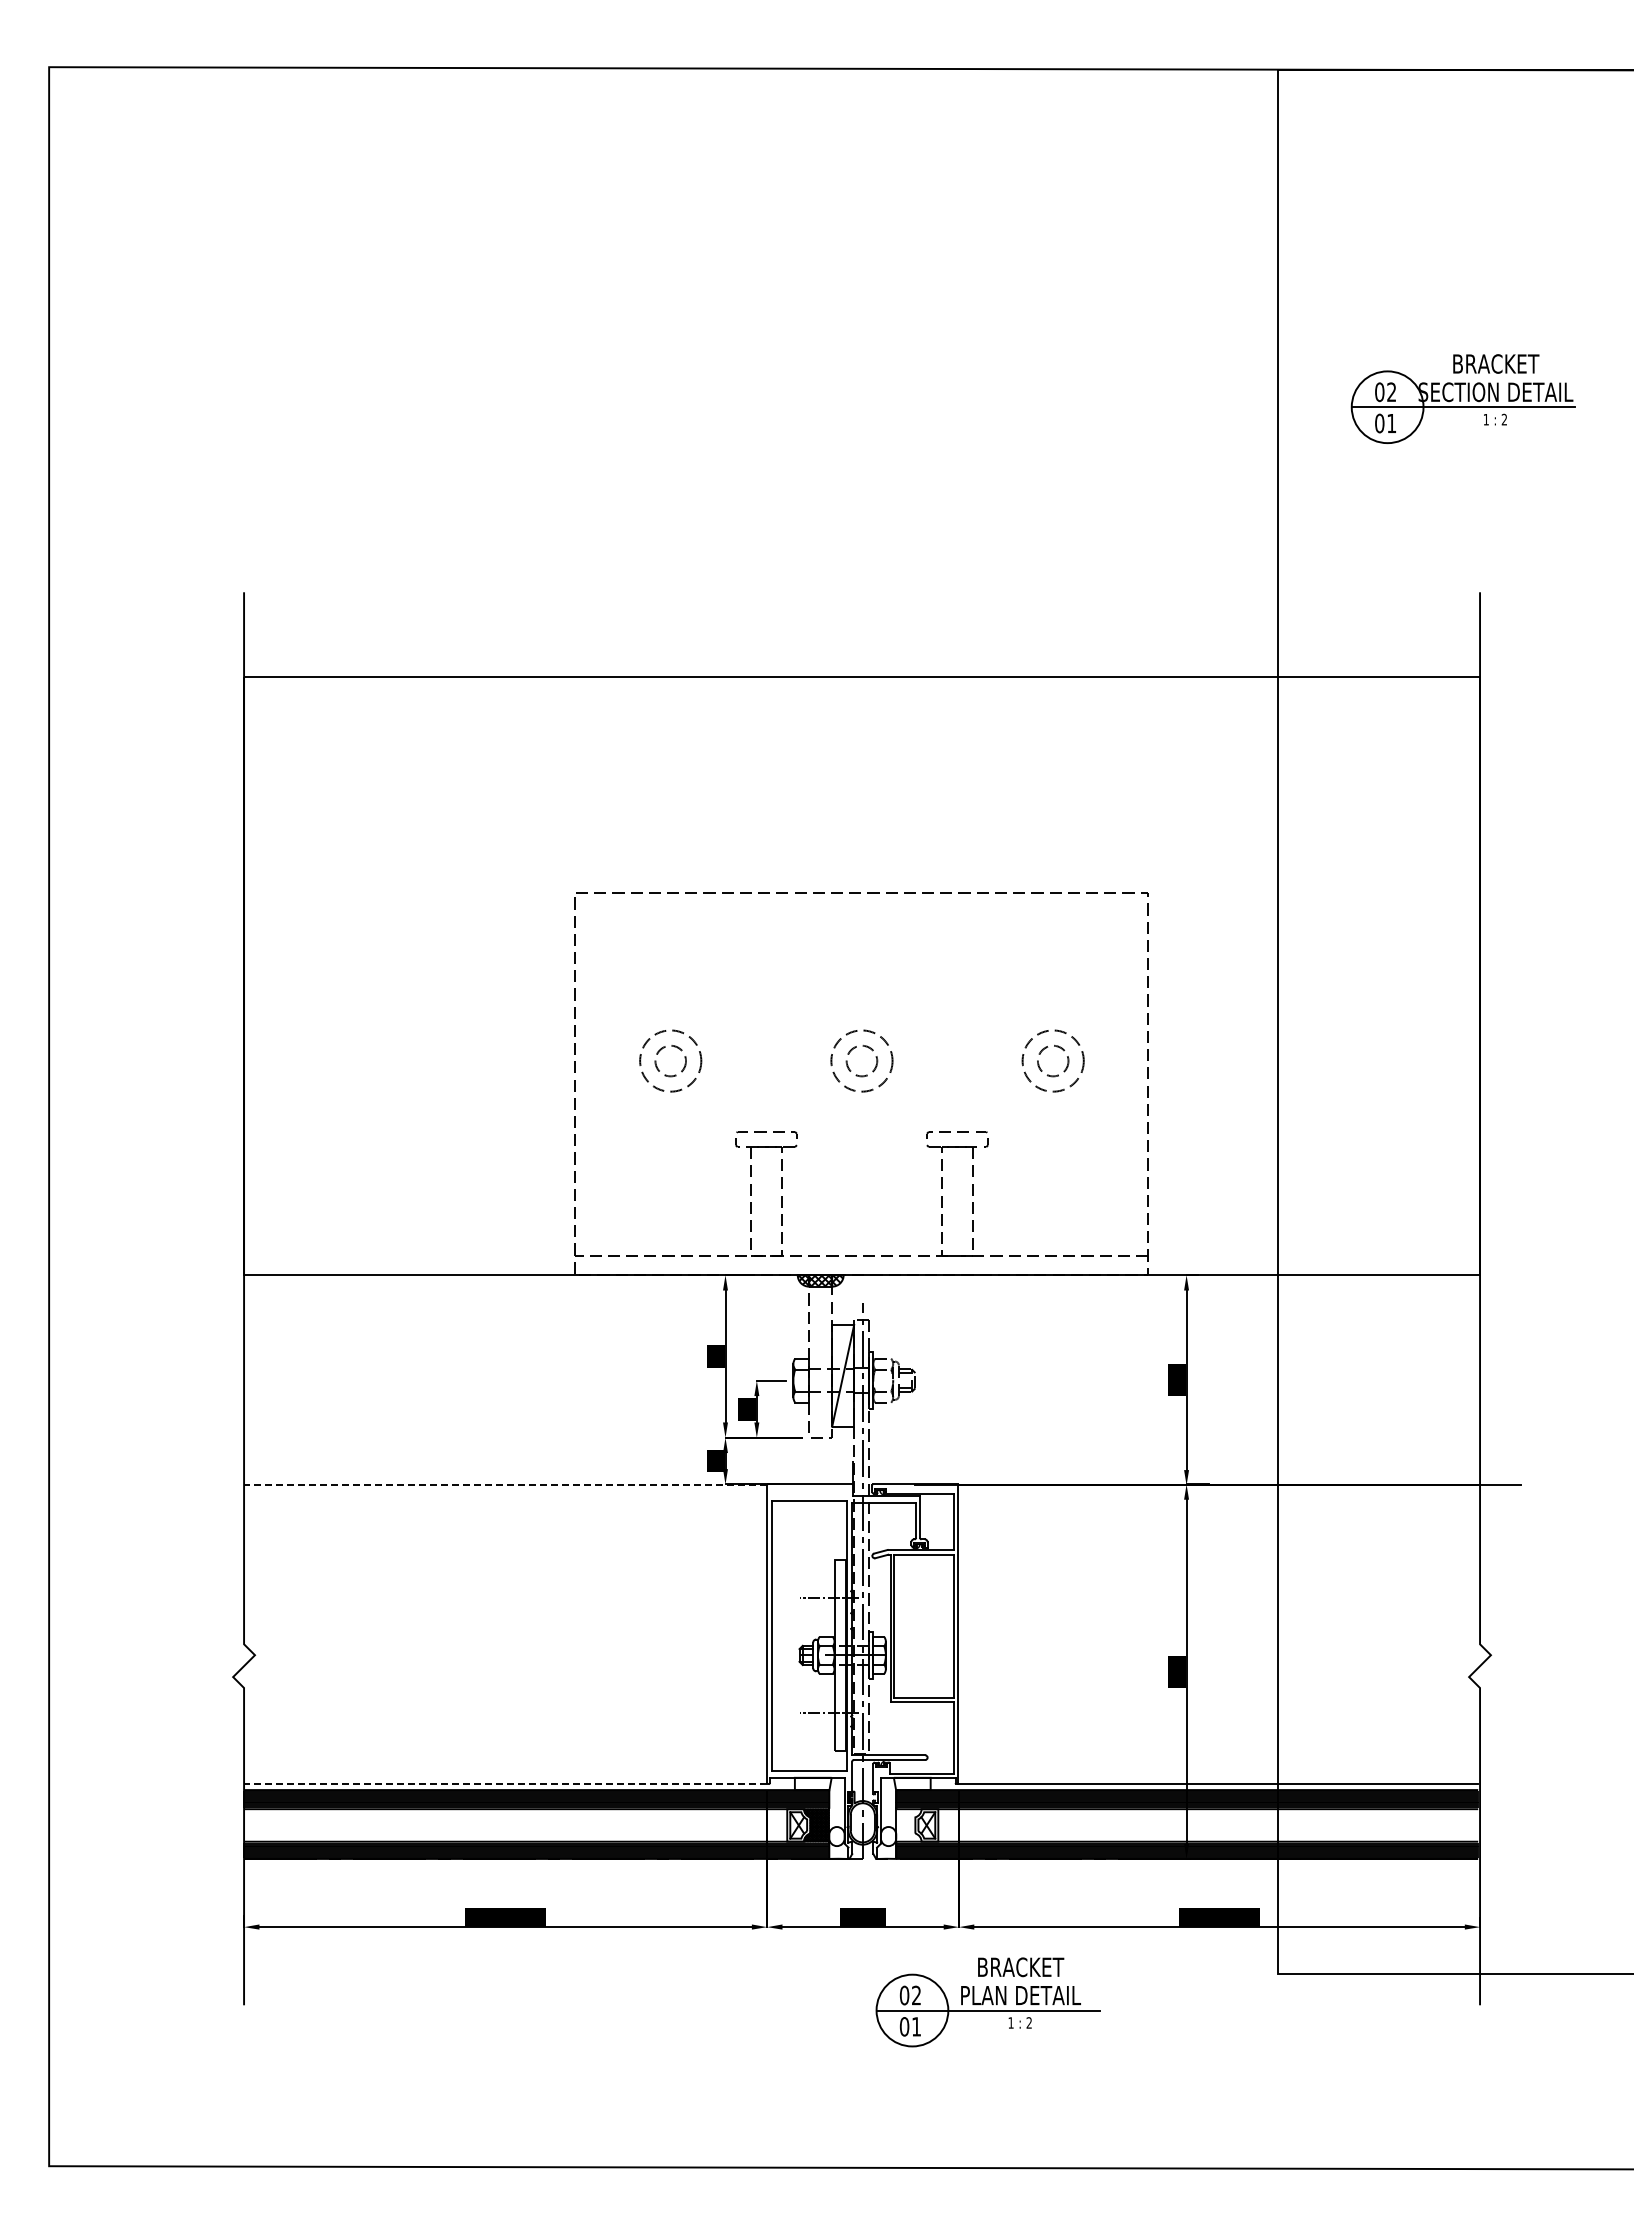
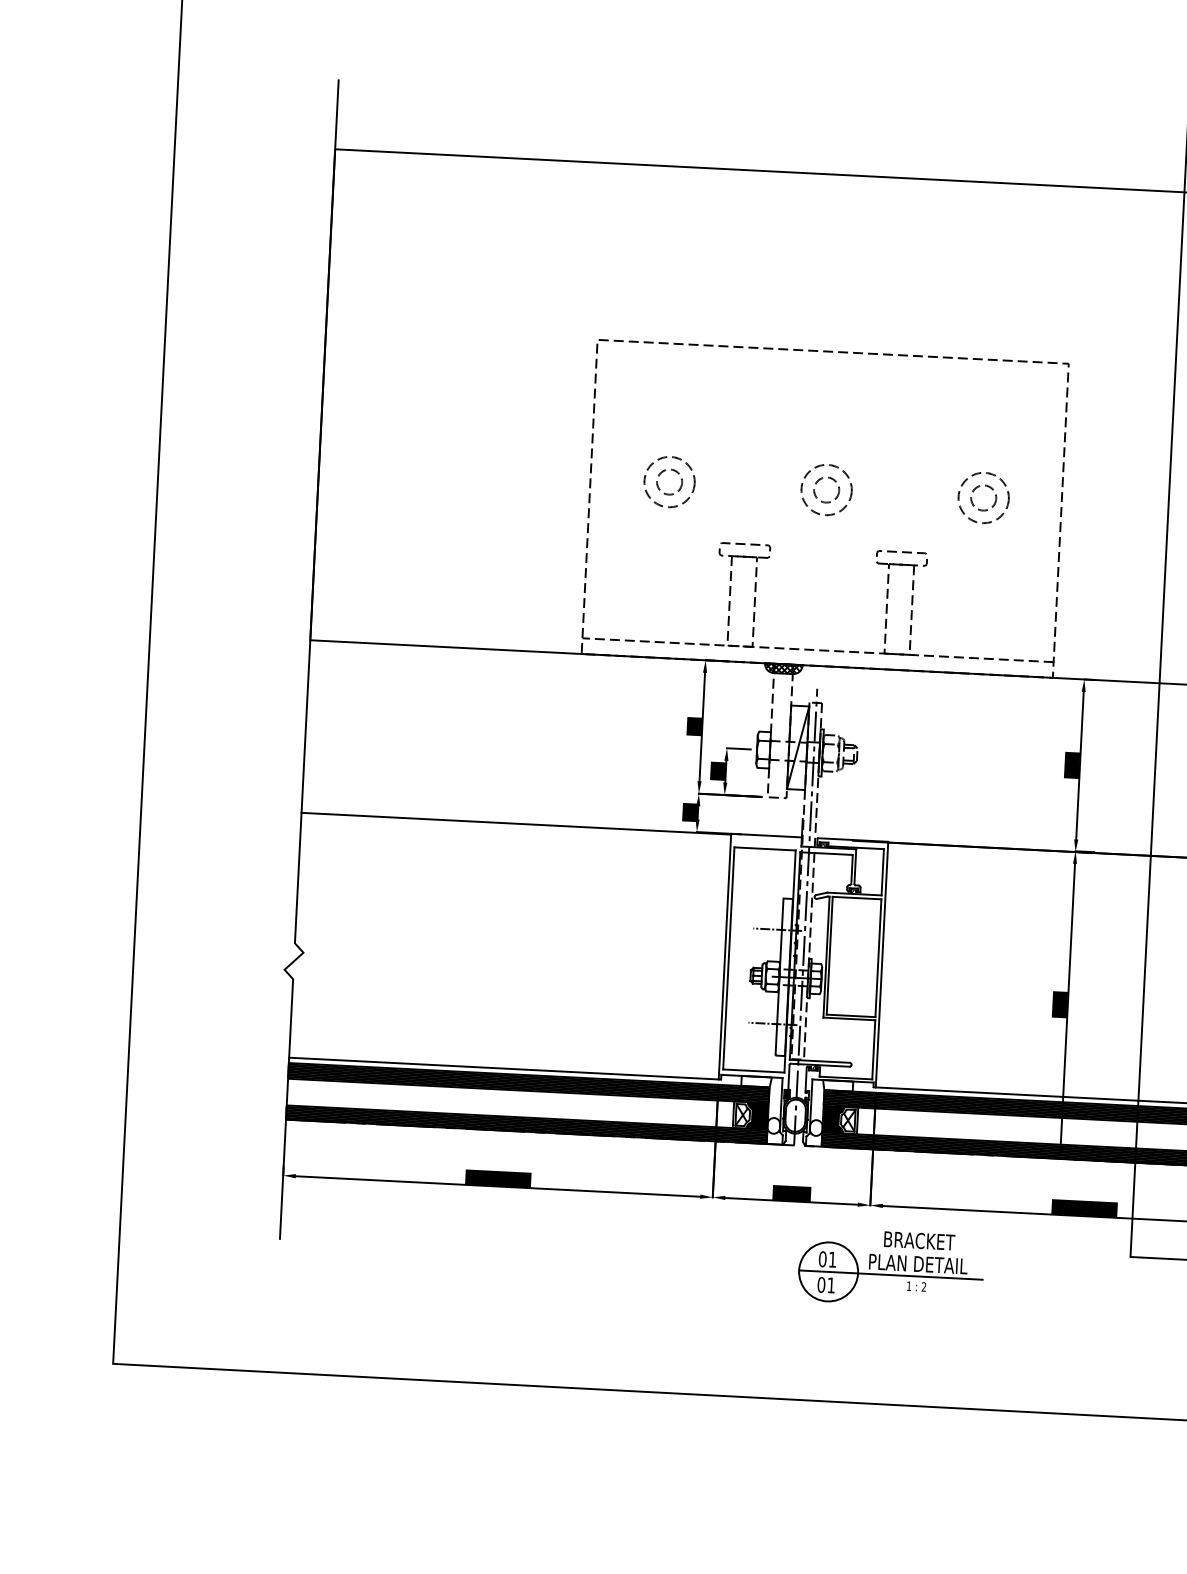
line: (505, 1485) -> (516, 823), dashed -> solid
line: (505, 1783) -> (503, 1068), dashed -> solid
hatch: (908, 1825) -> (833, 1119), added
text: (916, 1995) -> (832, 1259), 02 -> 01

